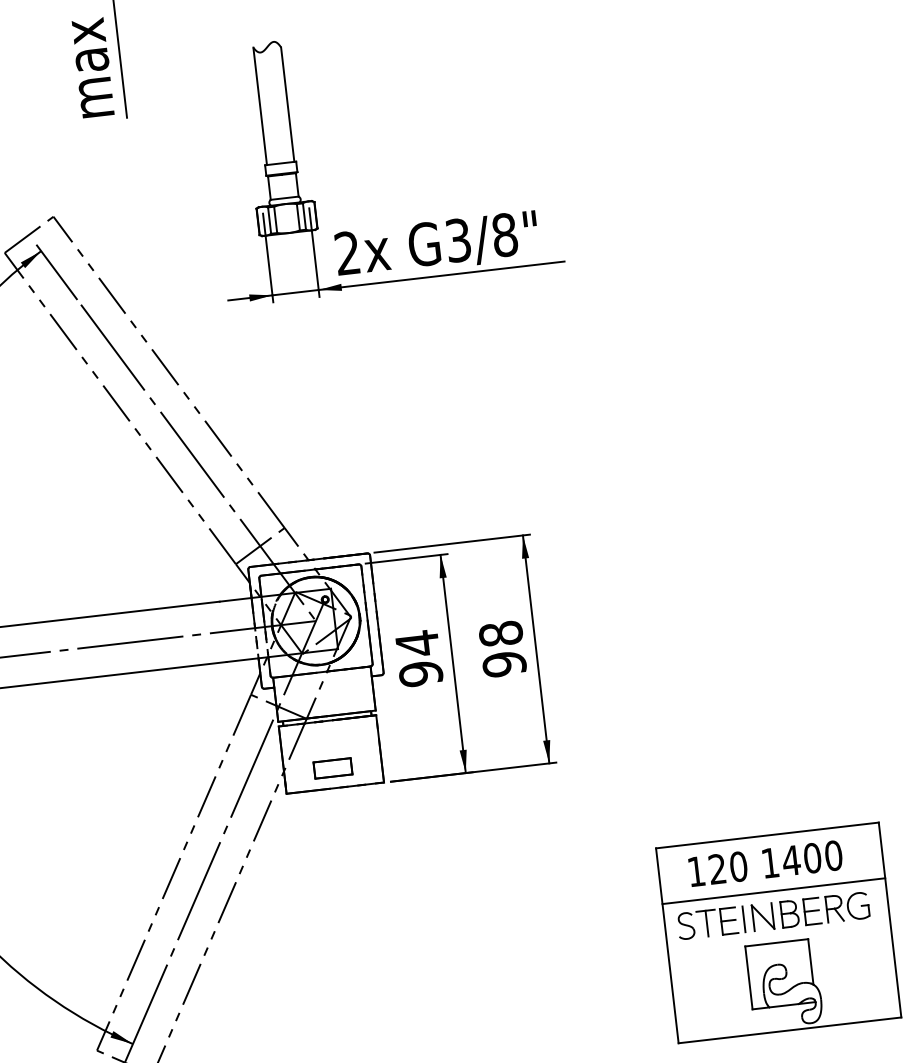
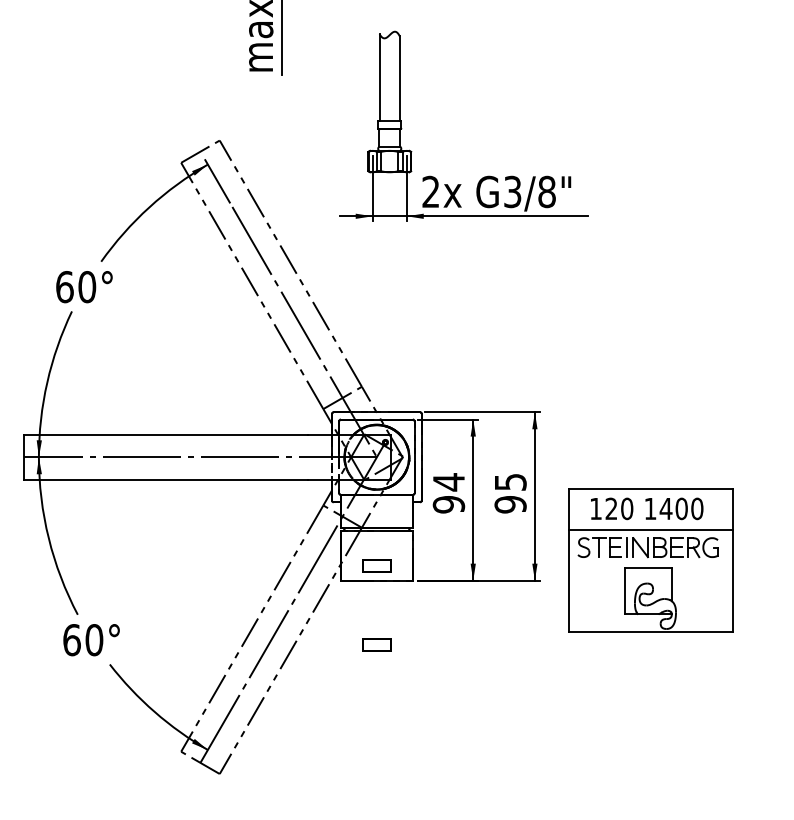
text: (500, 632) -> (510, 481), 98 -> 95
part: (344, 874) -> (376, 644), added
part: (778, 933) -> (650, 560), moved

